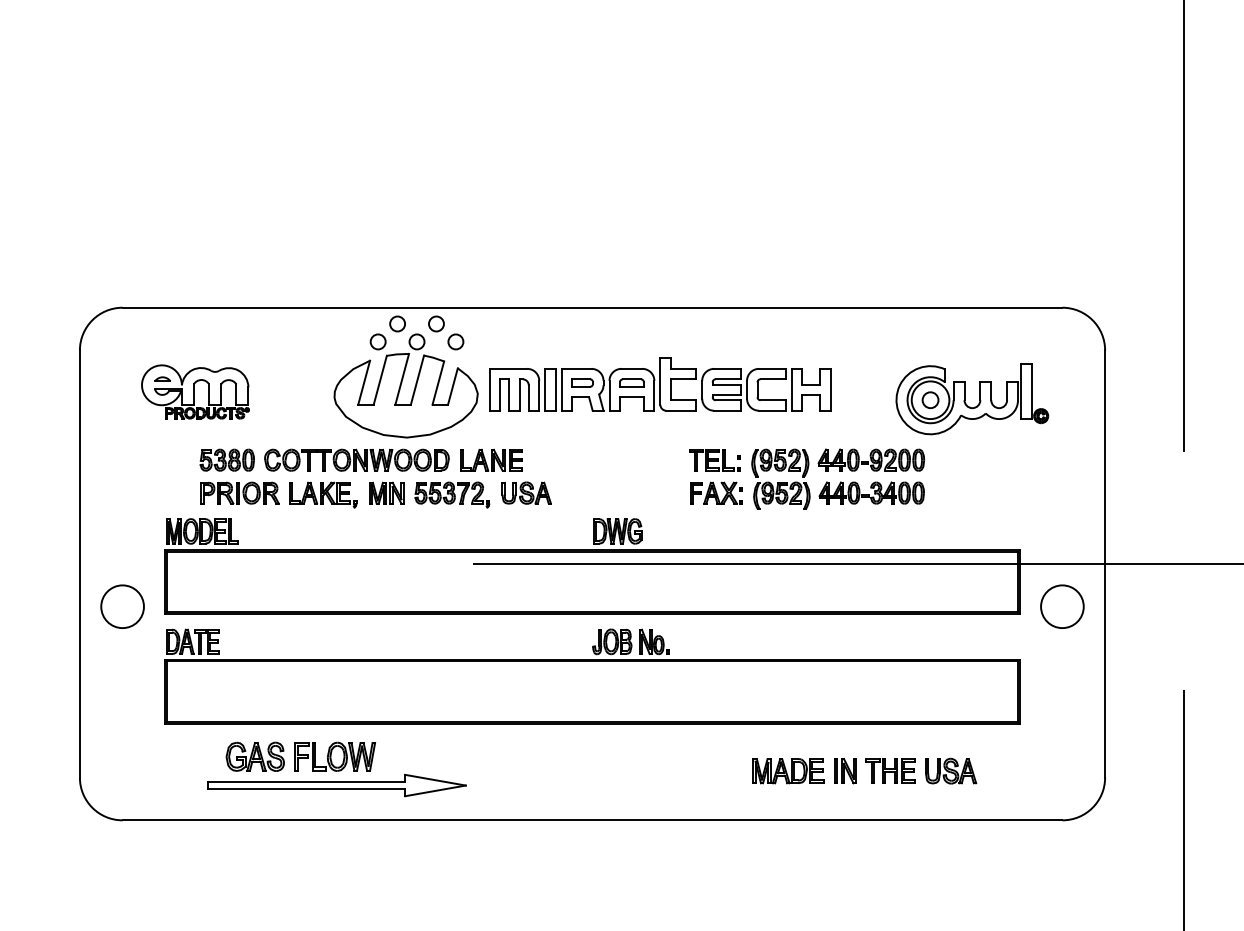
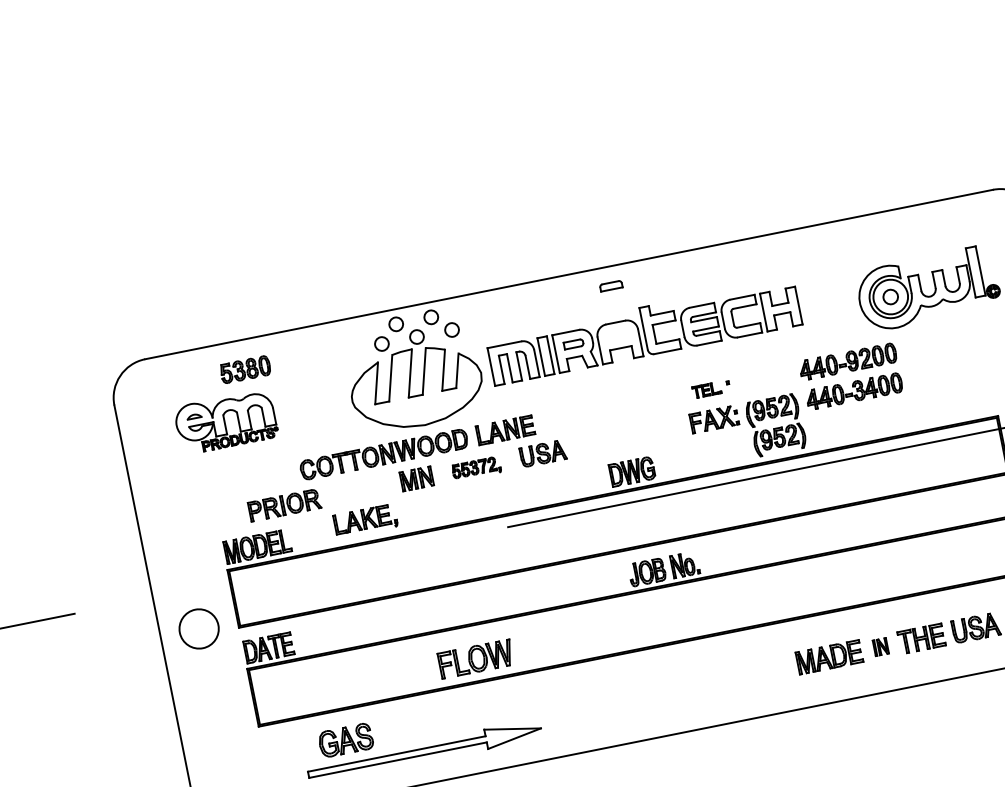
part: (631, 382) -> (610, 285), moved
part: (226, 459) -> (244, 369), moved
part: (714, 460) -> (706, 390), size x0.6
part: (780, 478) -> (775, 424), moved
part: (323, 494) -> (365, 520), moved
part: (452, 494) -> (476, 468), size x0.7
part: (335, 756) -> (476, 658), moved
part: (845, 771) -> (880, 647), size x0.7

